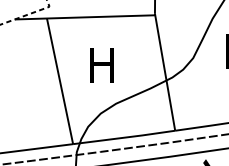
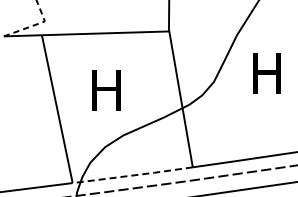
line: (123, 137) -> (132, 175), solid -> dashed

